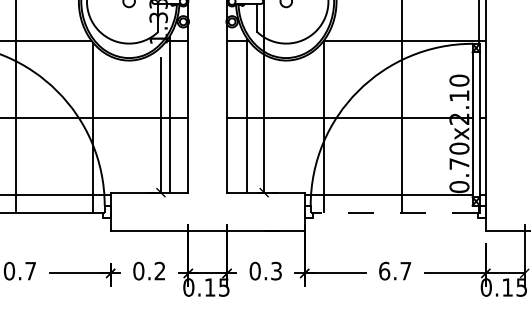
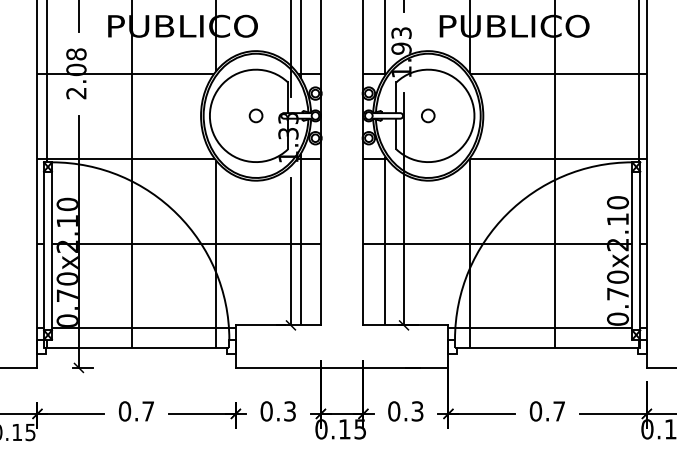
line: (395, 212) -> (547, 347), dashed -> solid
text: (159, 271) -> (289, 411), 0.2 -> 0.3
text: (384, 271) -> (535, 411), 6.7 -> 0.7

